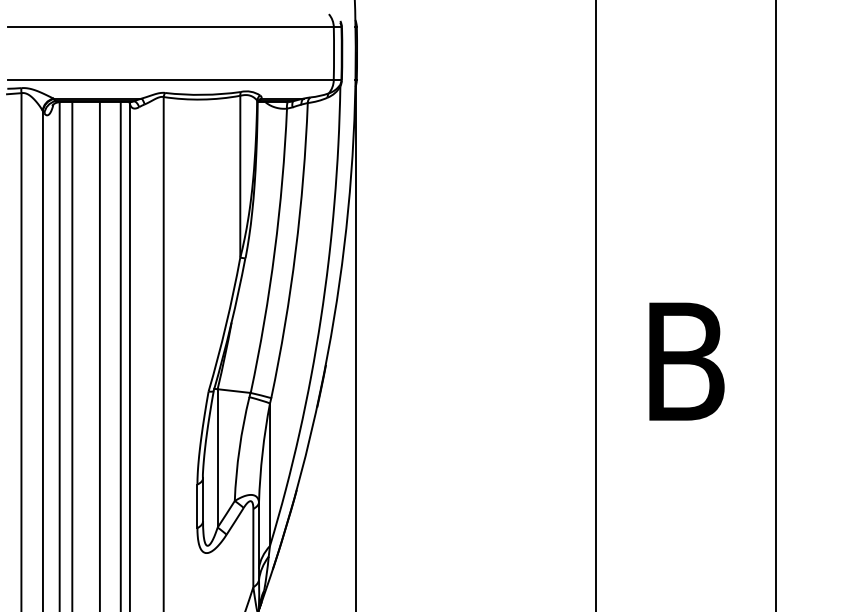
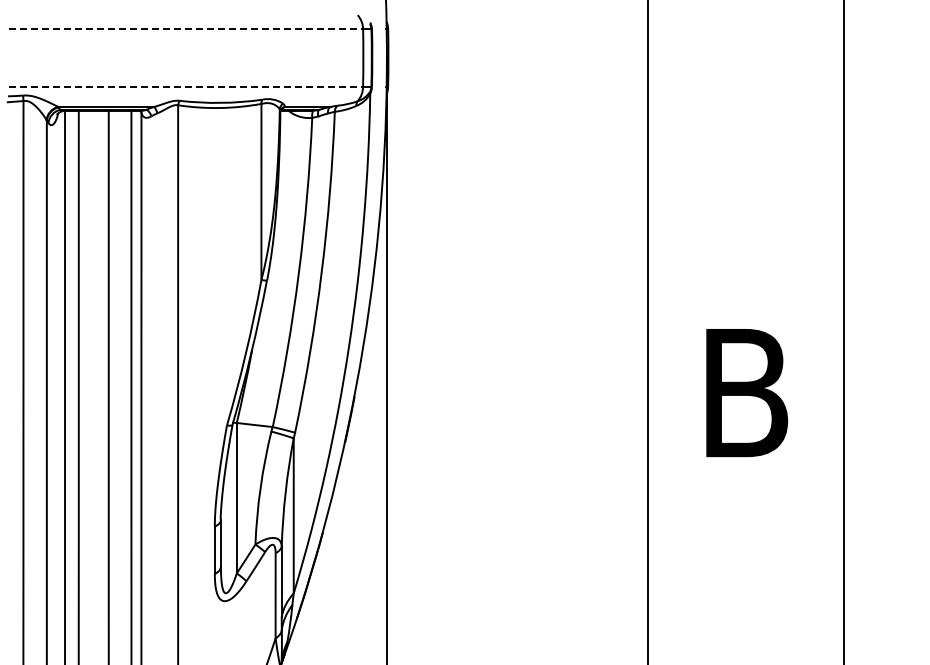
line: (171, 27) -> (186, 29), solid -> dashed
line: (171, 80) -> (186, 87), solid -> dashed

